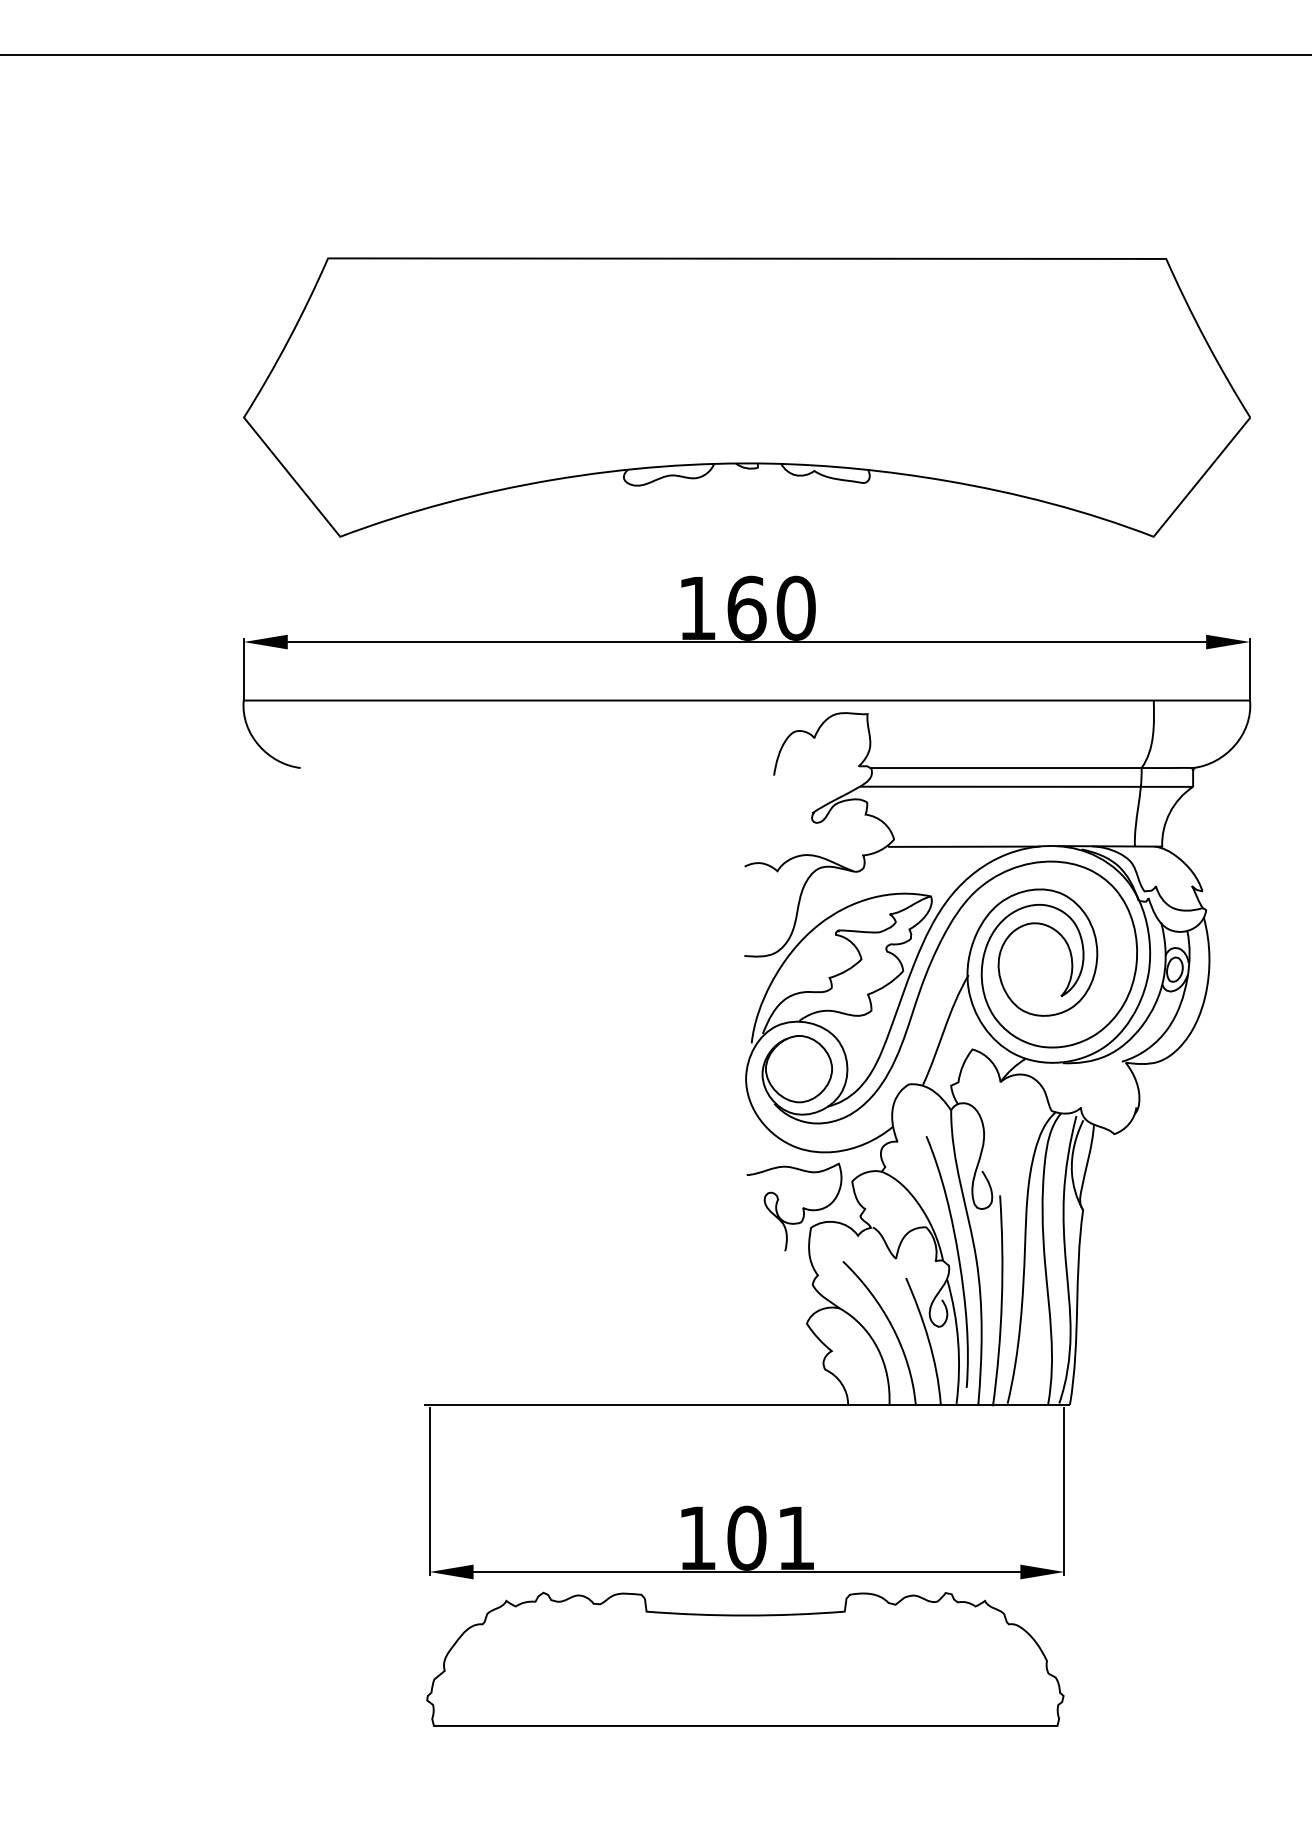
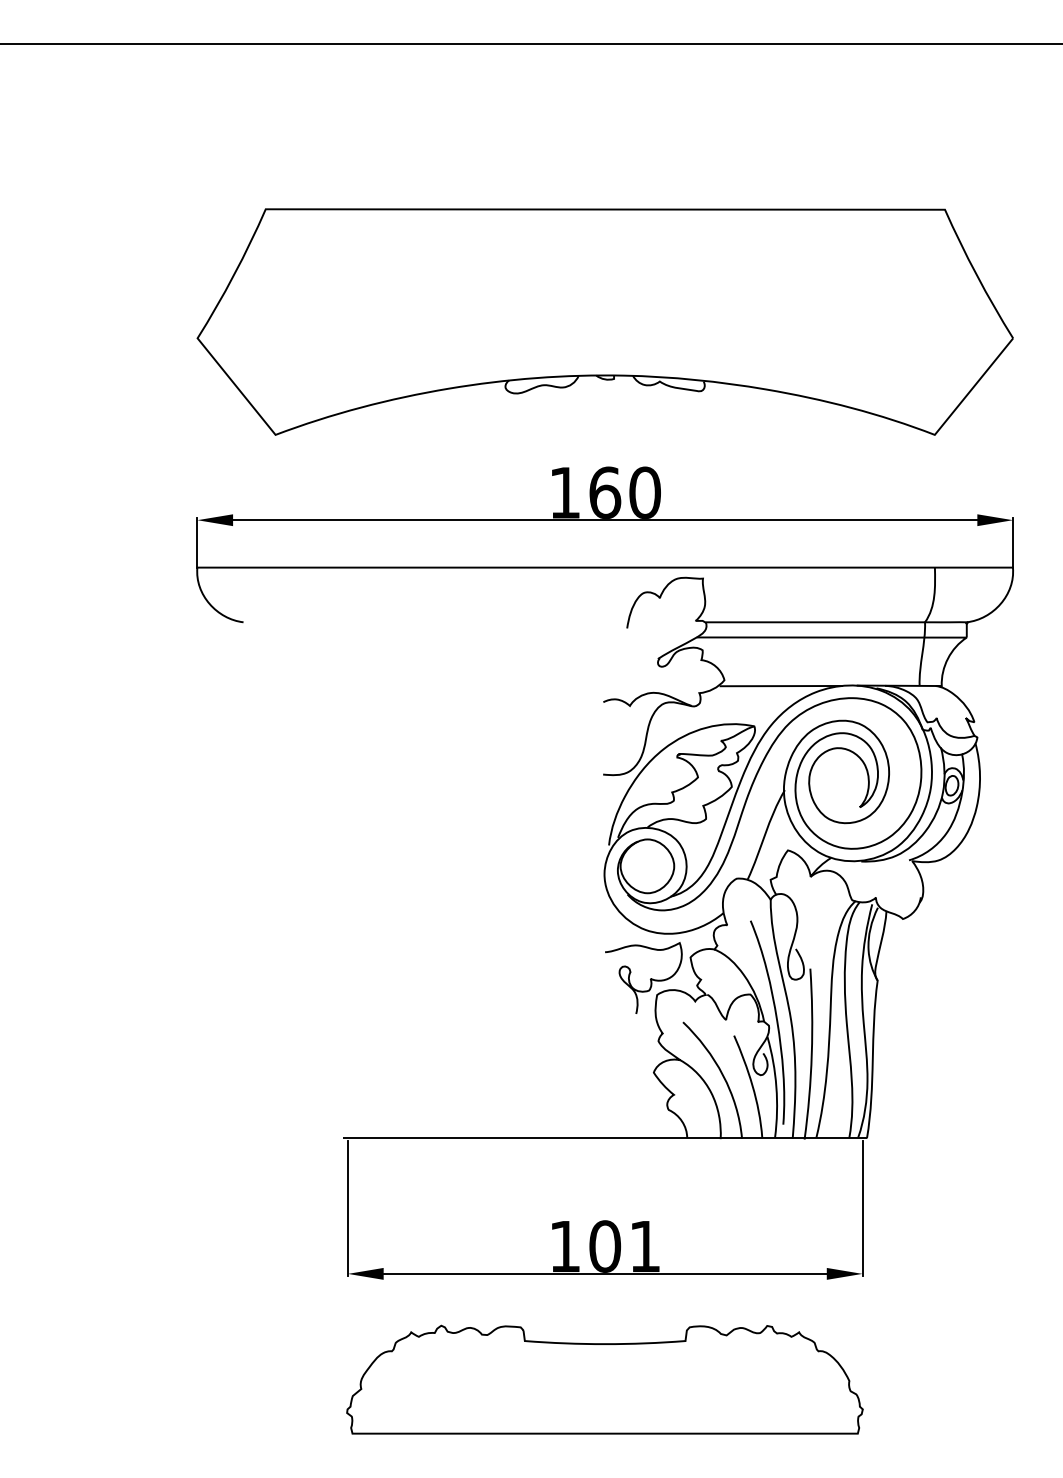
part: (744, 1659) -> (604, 1379), moved

